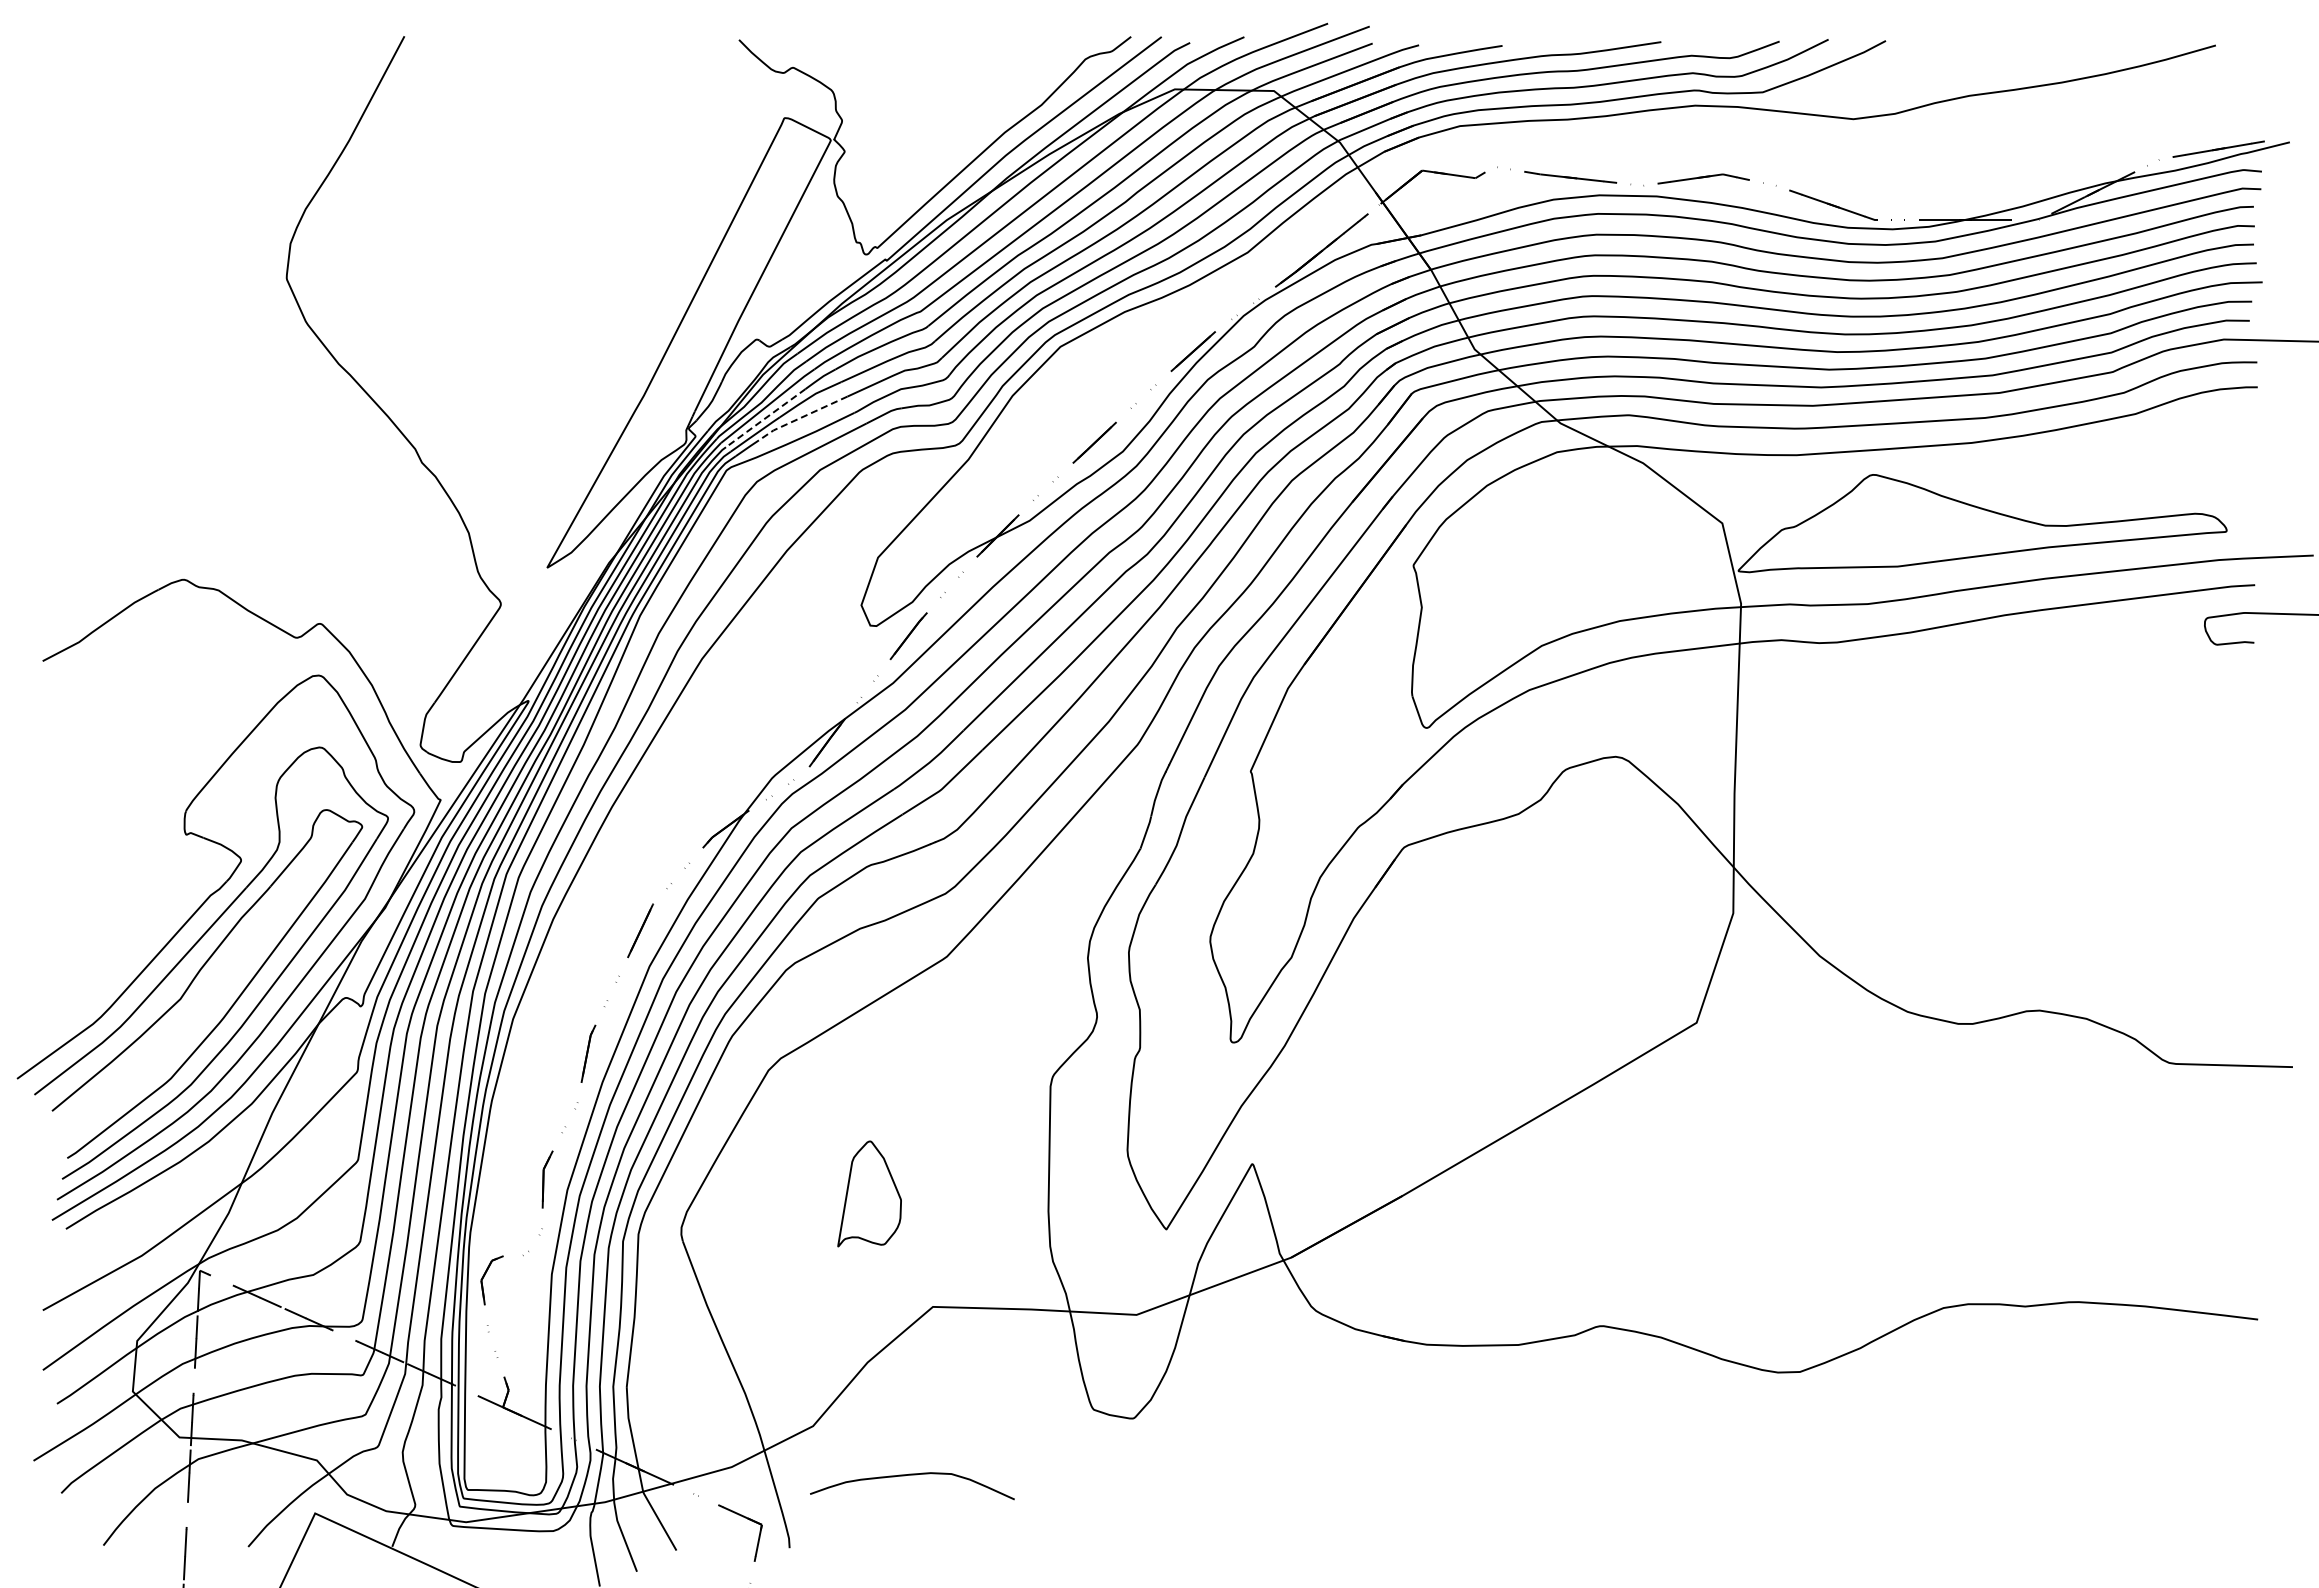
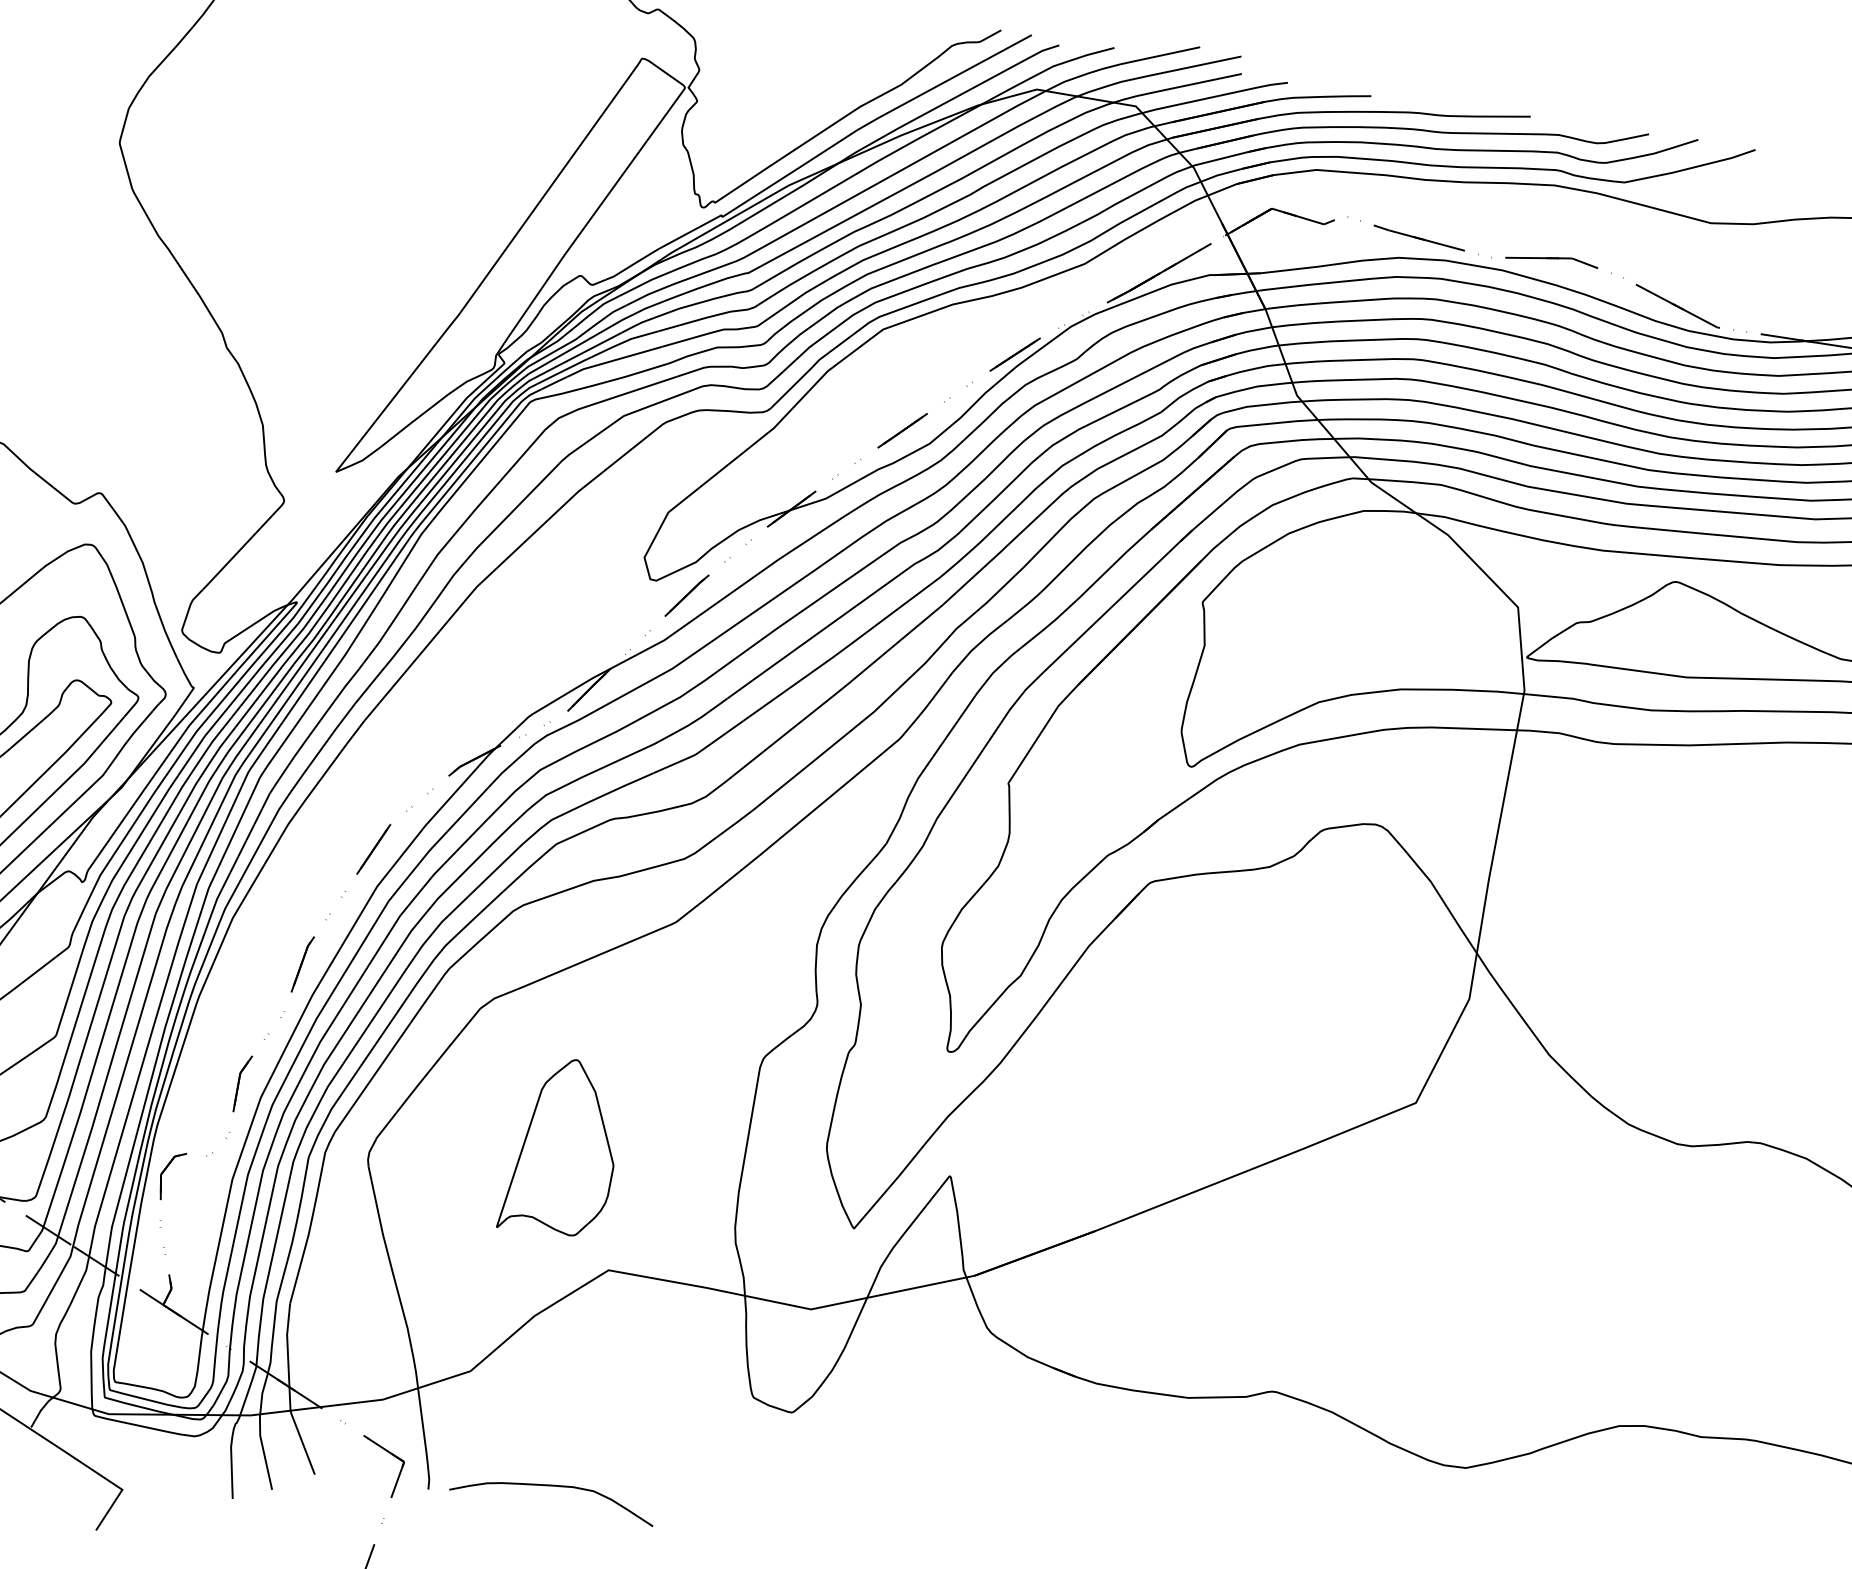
line: (801, 417) -> (613, 360), dashed -> solid
line: (765, 418) -> (577, 356), dashed -> solid
part: (869, 1193) -> (562, 1147), size x1.67
curve: (912, 1475) -> (554, 1486), moved

